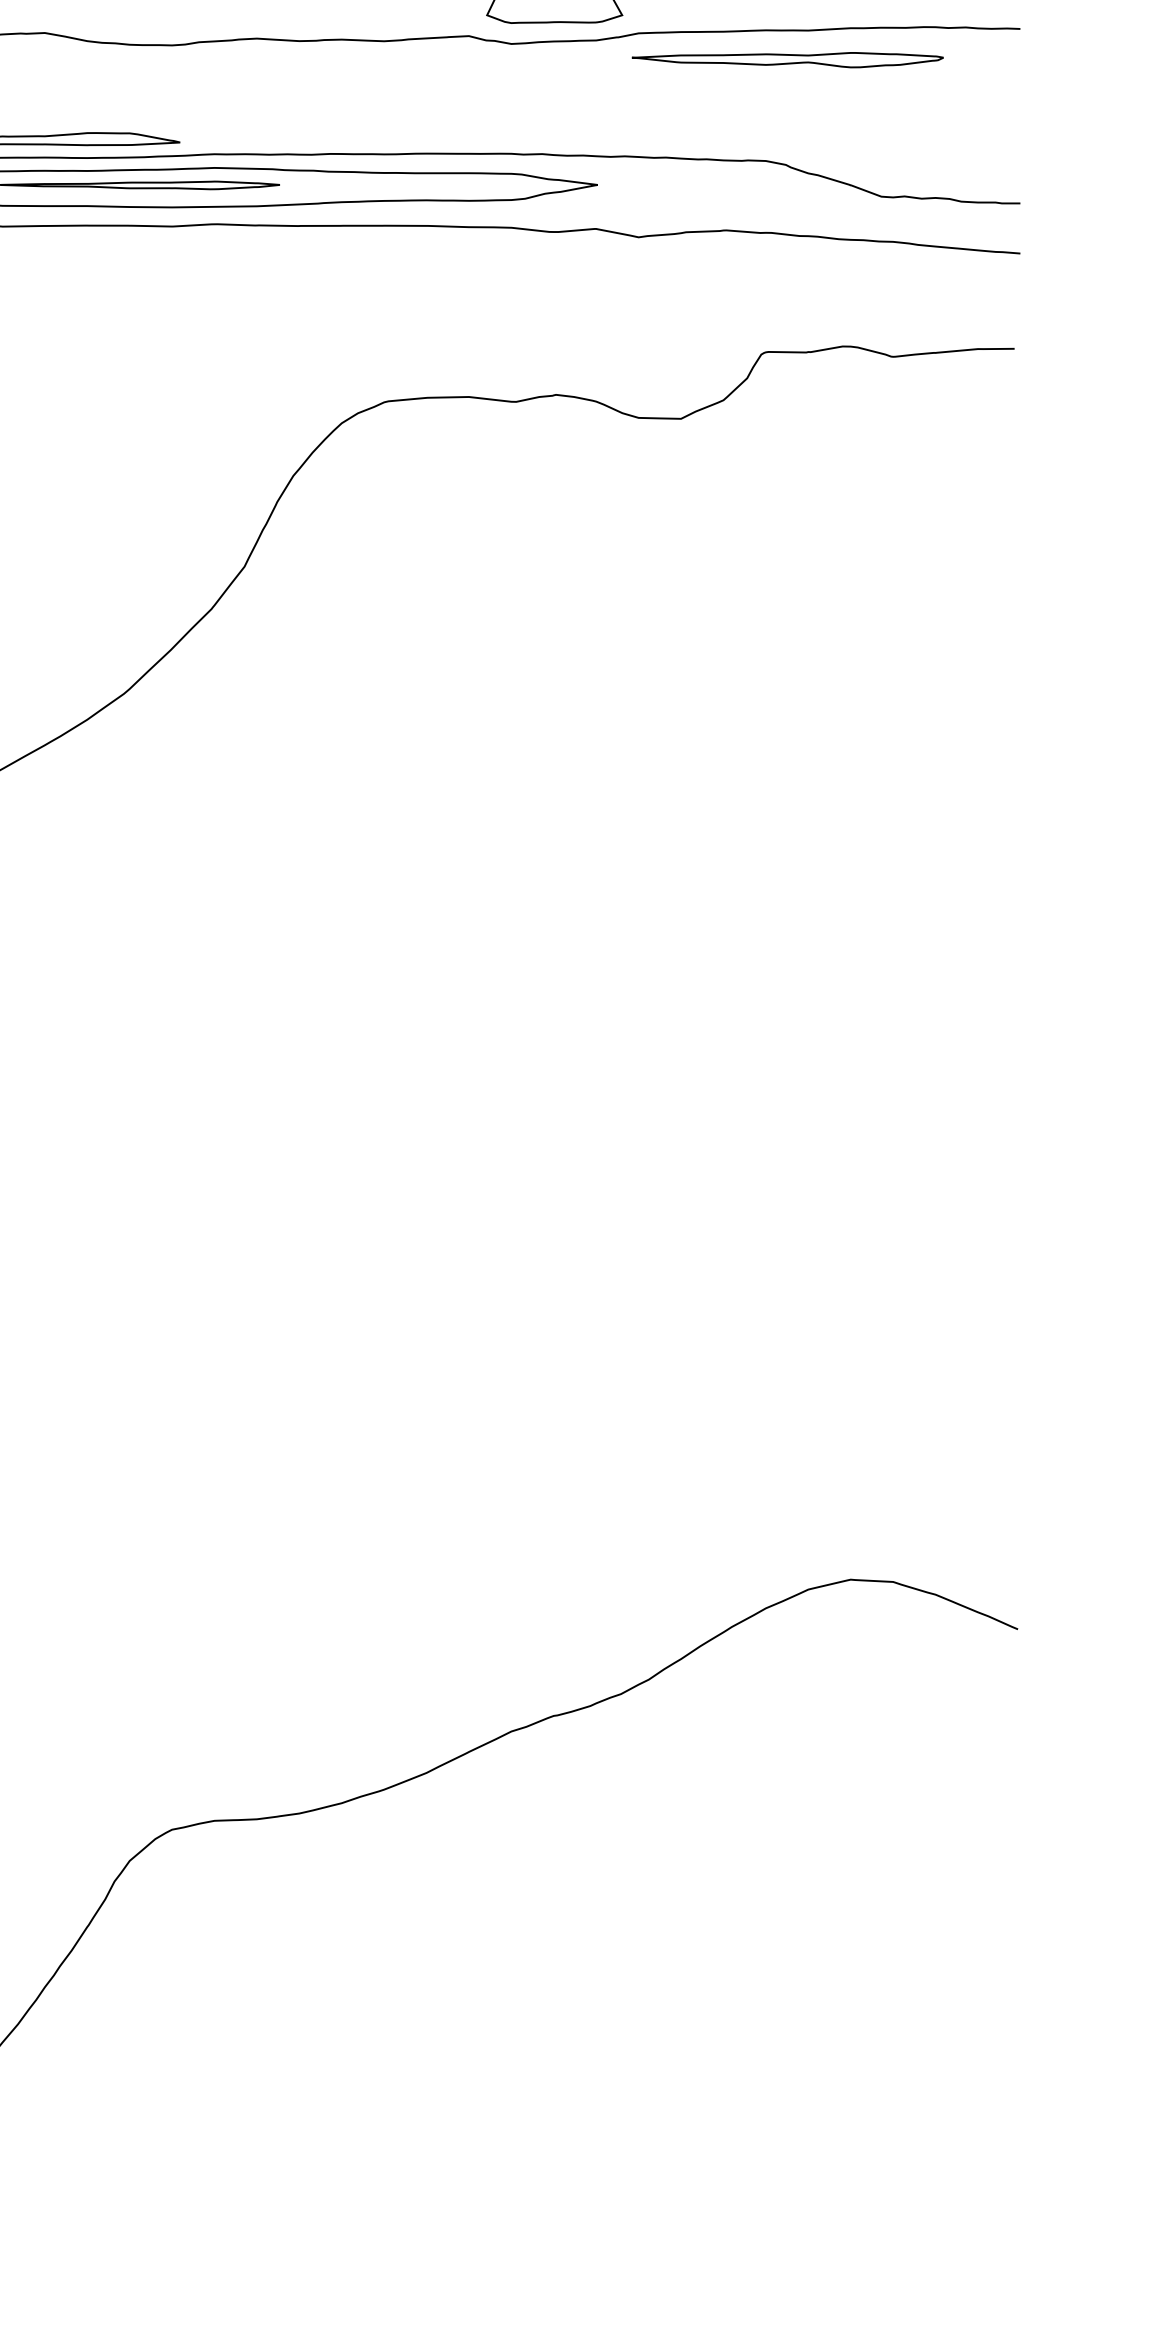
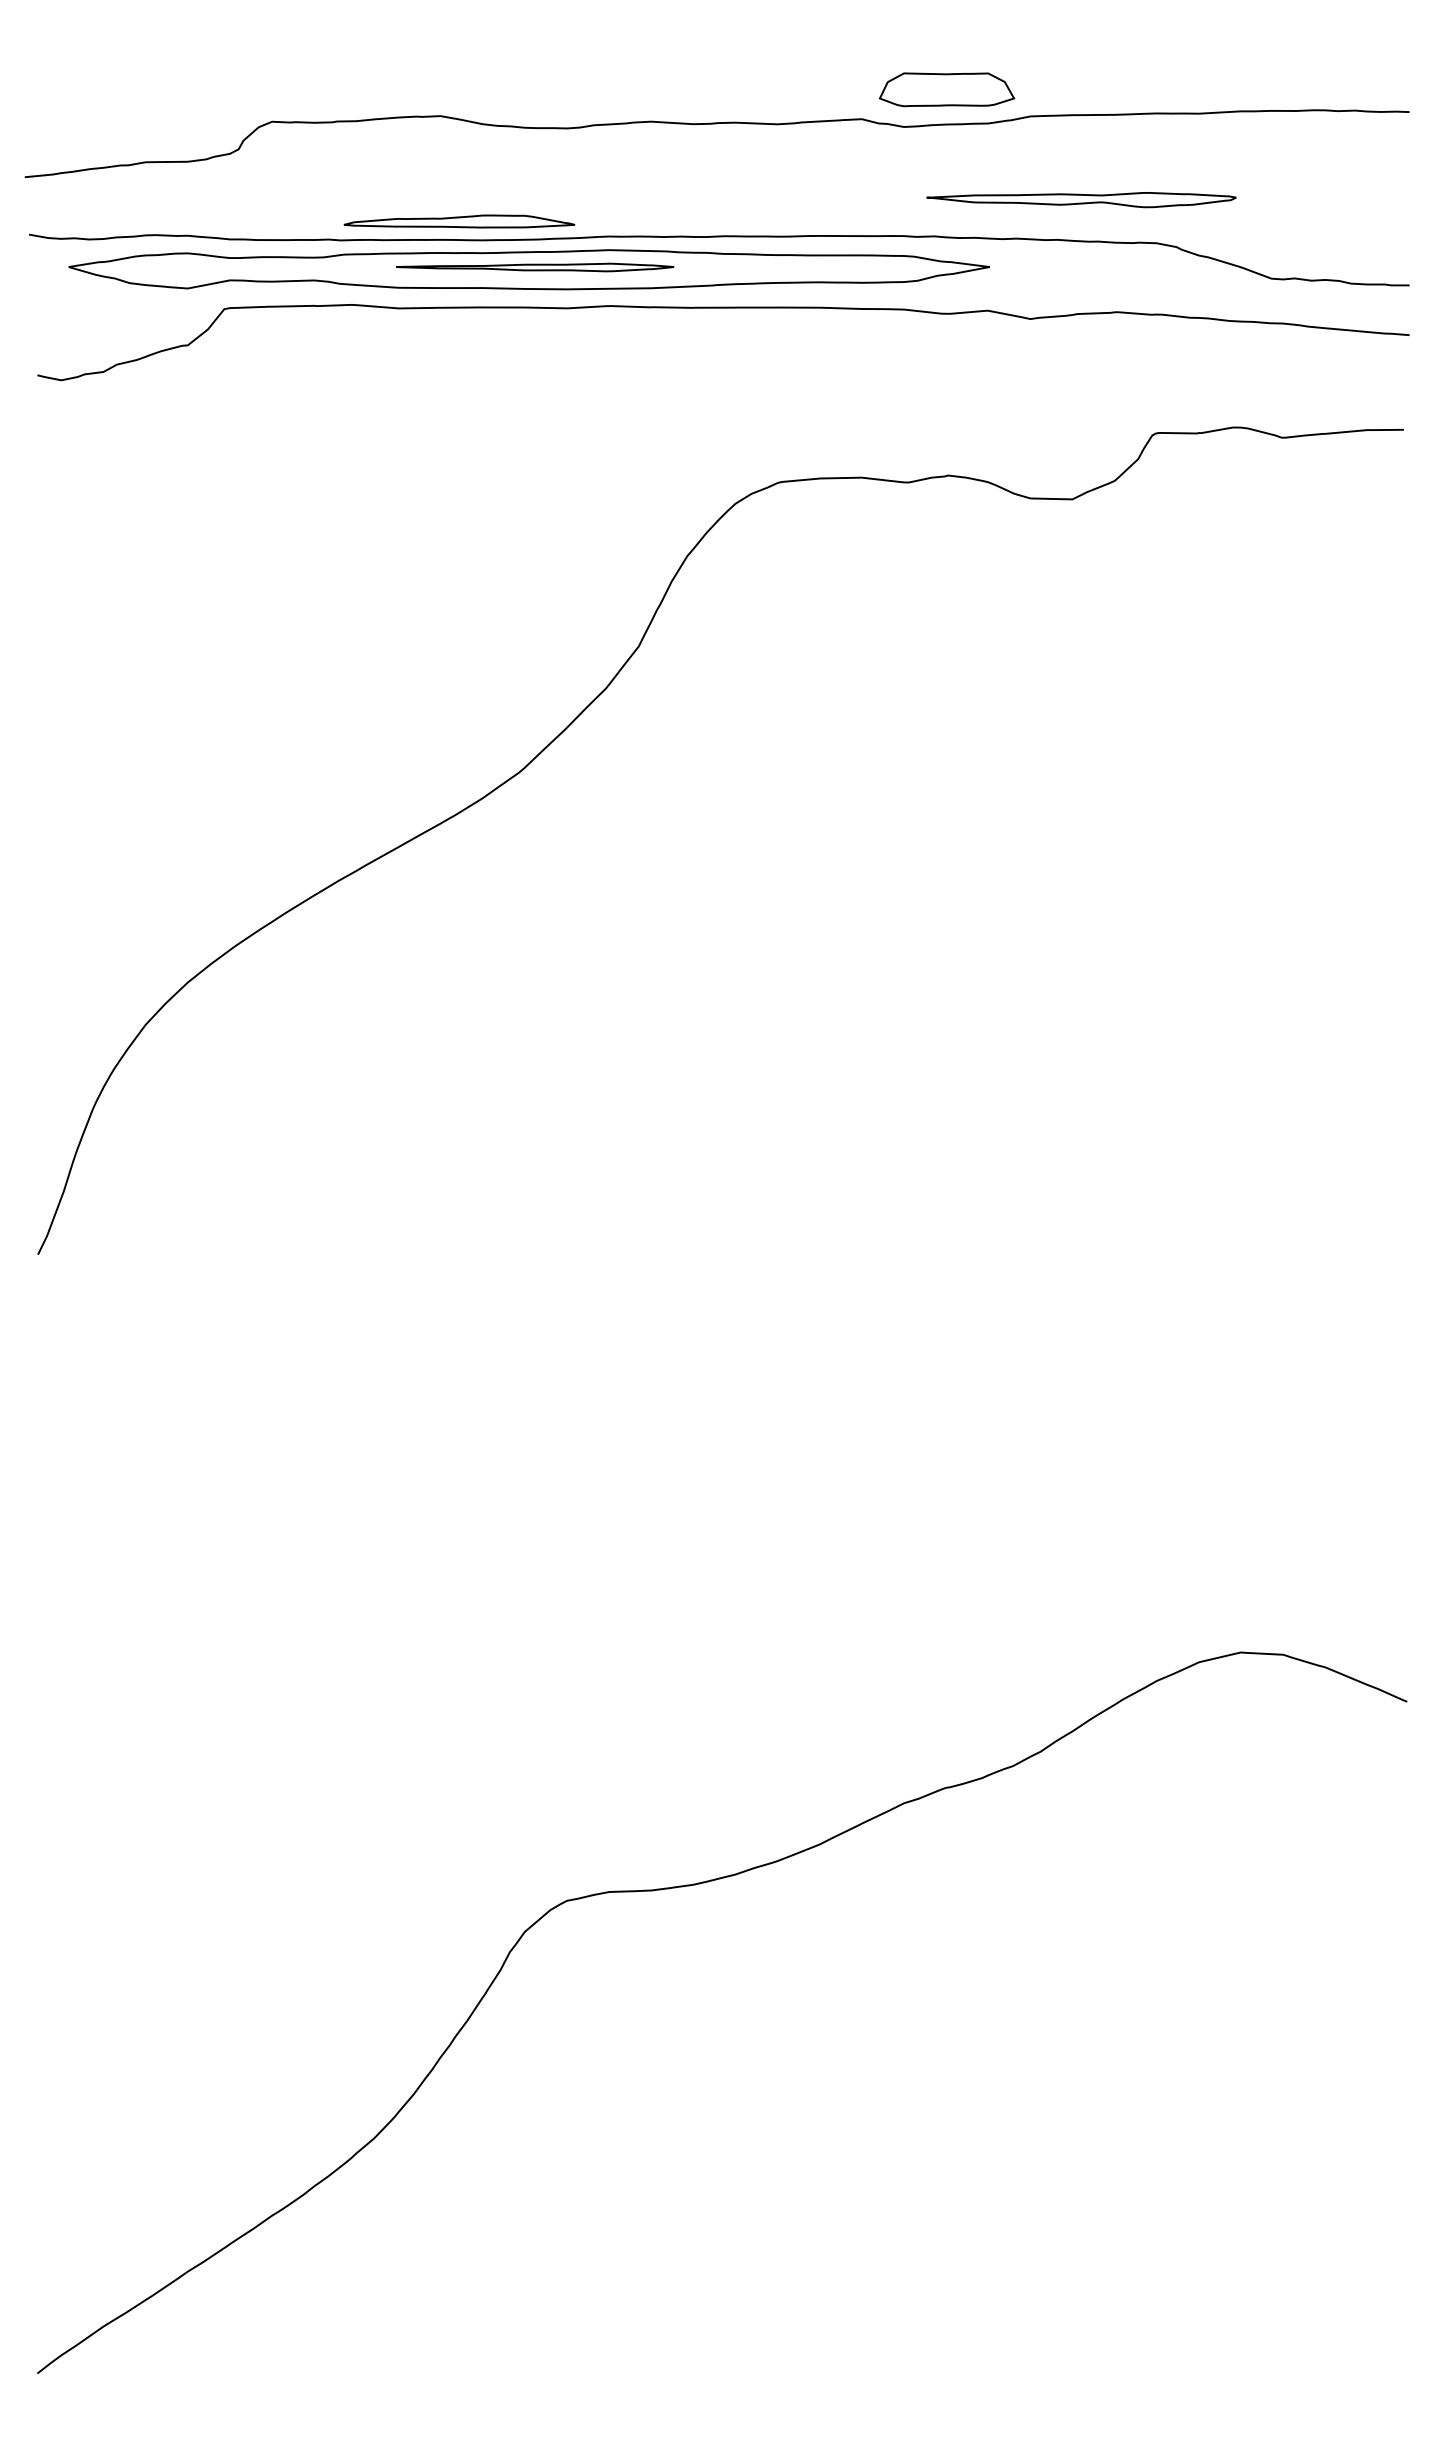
part: (787, 60) -> (1081, 200), moved

